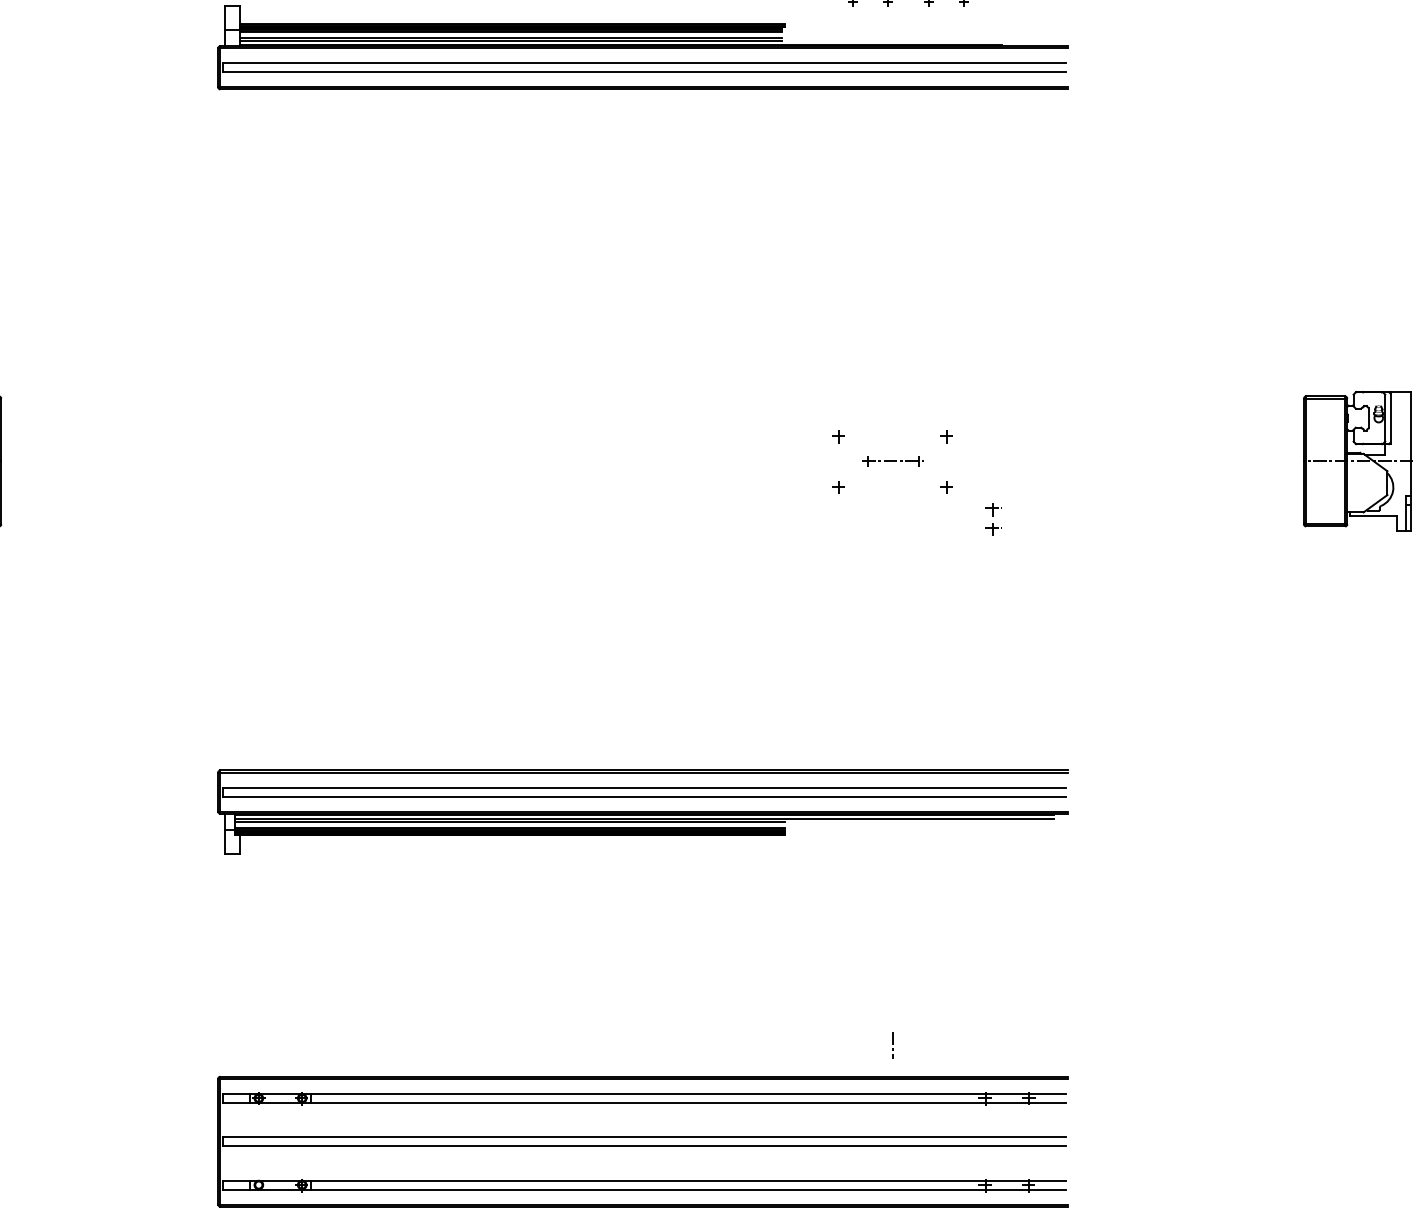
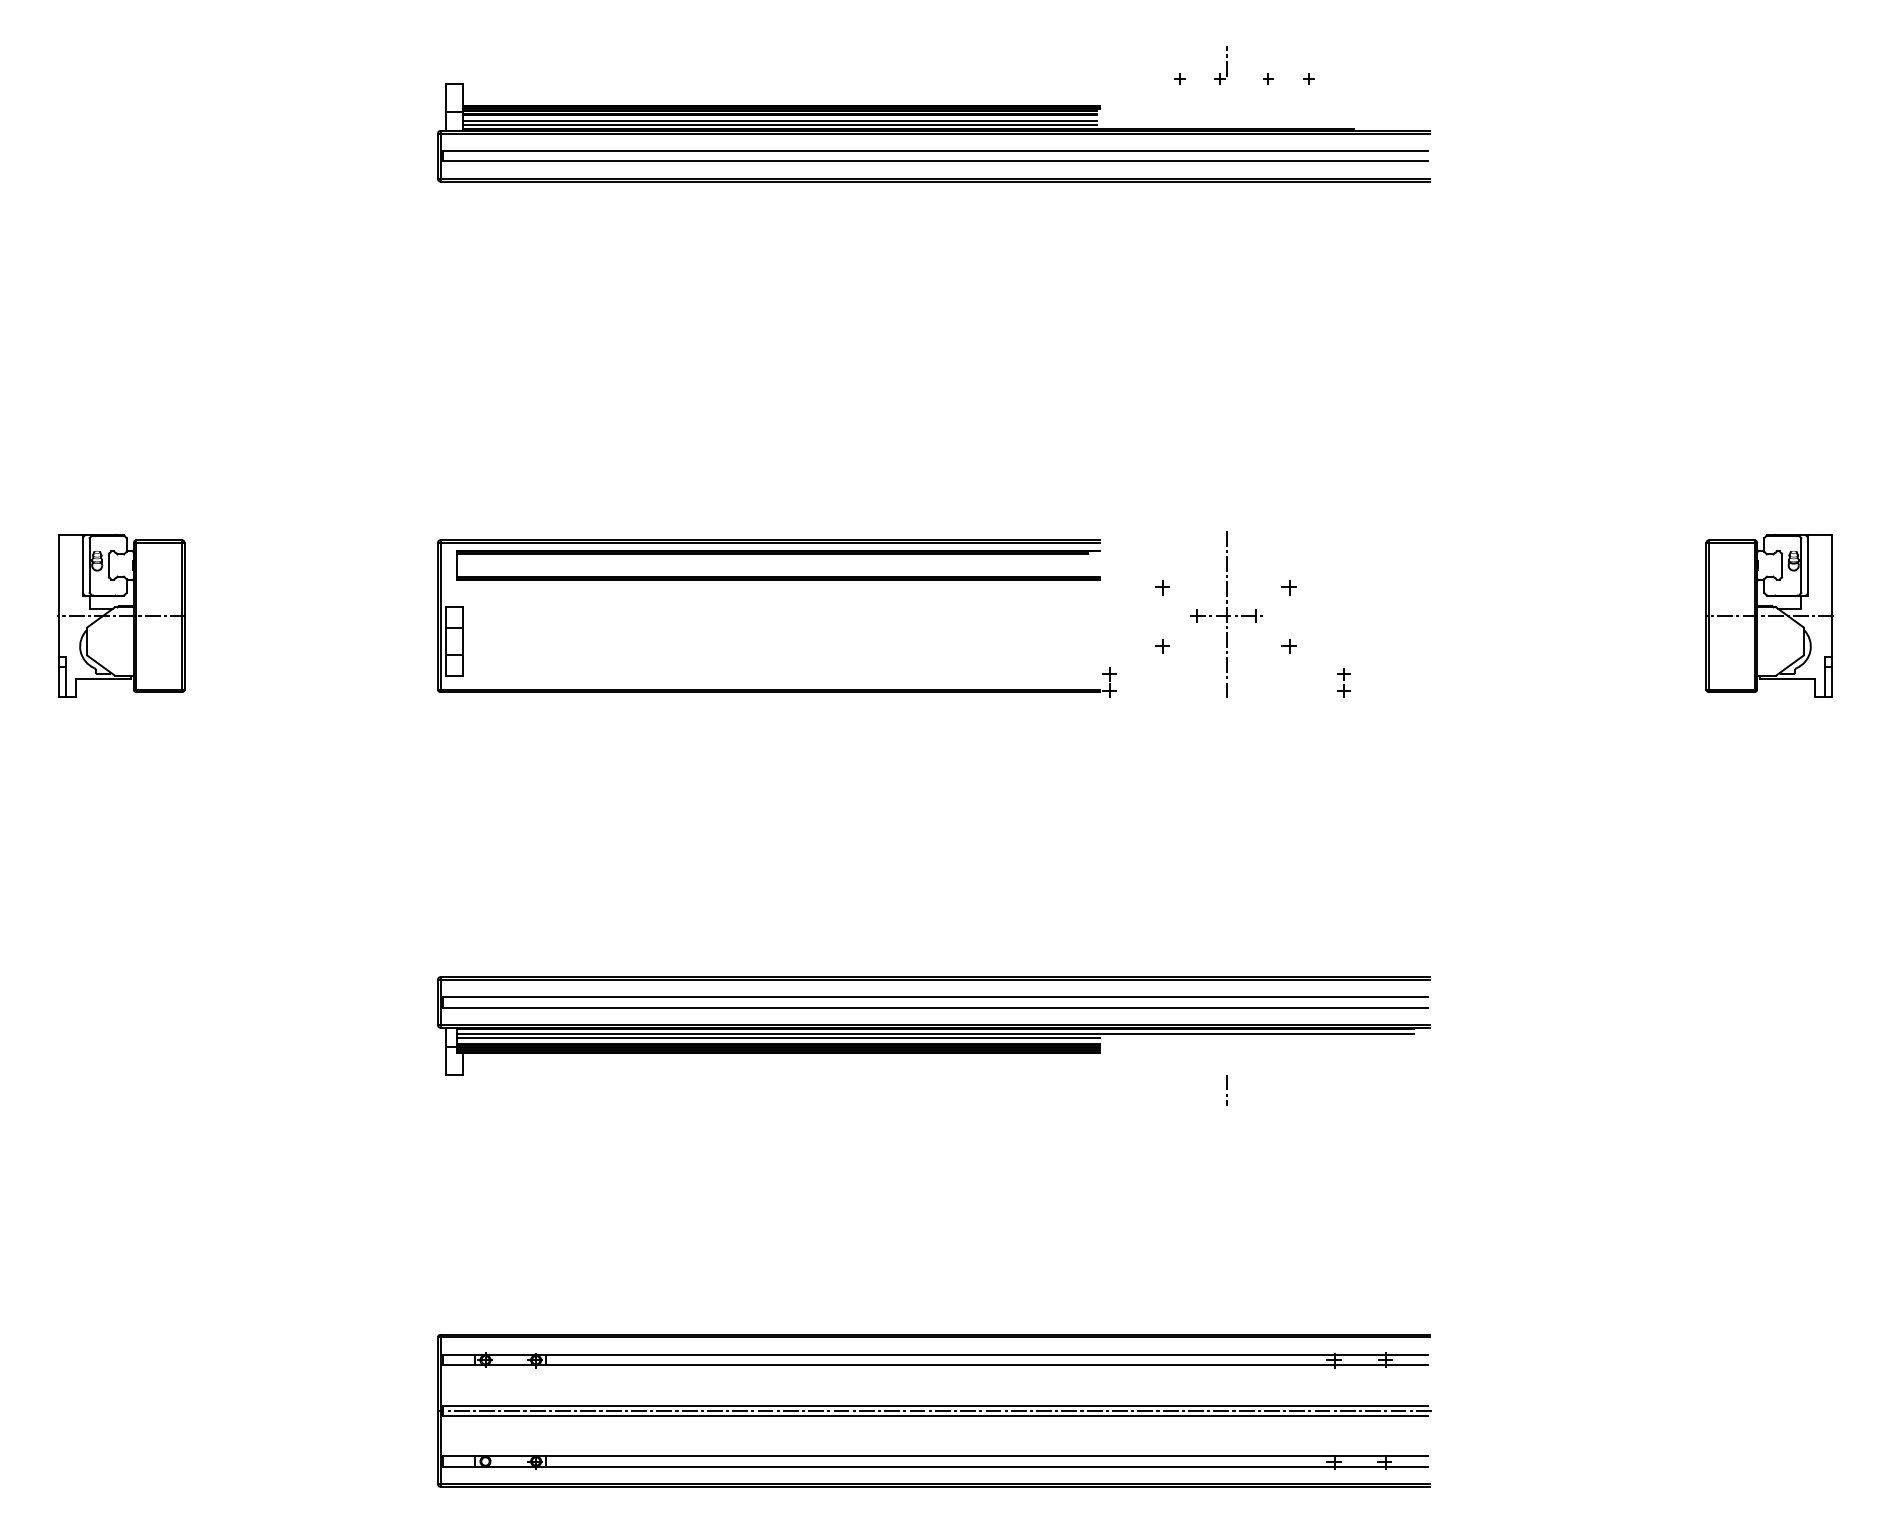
part: (507, 430) -> (776, 580), added
line: (893, 460) -> (1226, 614), added
part: (993, 518) -> (1343, 682), size x0.71
line: (893, 1044) -> (1226, 1089), moved
line: (644, 1141) -> (935, 1410), added

